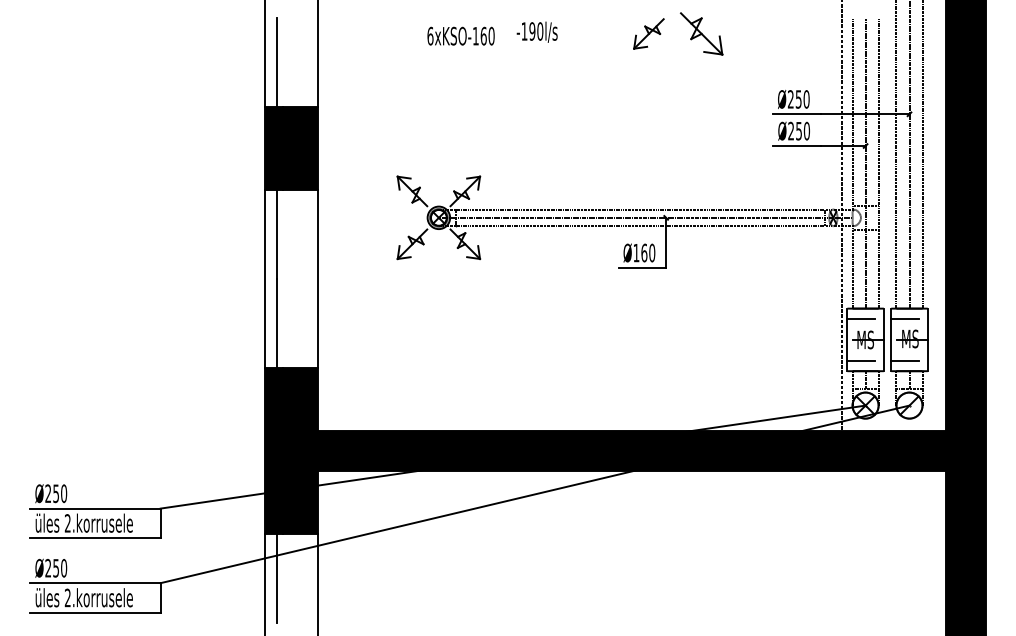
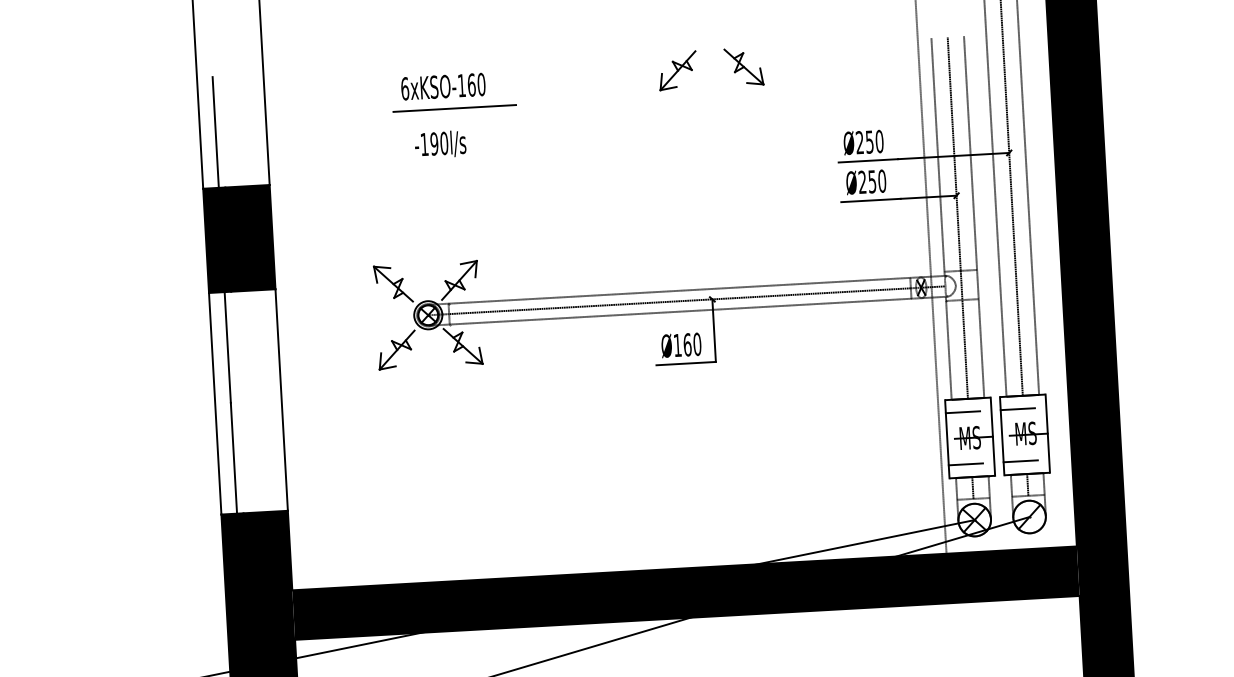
text: (536, 31) -> (439, 143), moved
part: (701, 33) -> (743, 66), size x0.71
line: (469, 54) -> (455, 108), added

